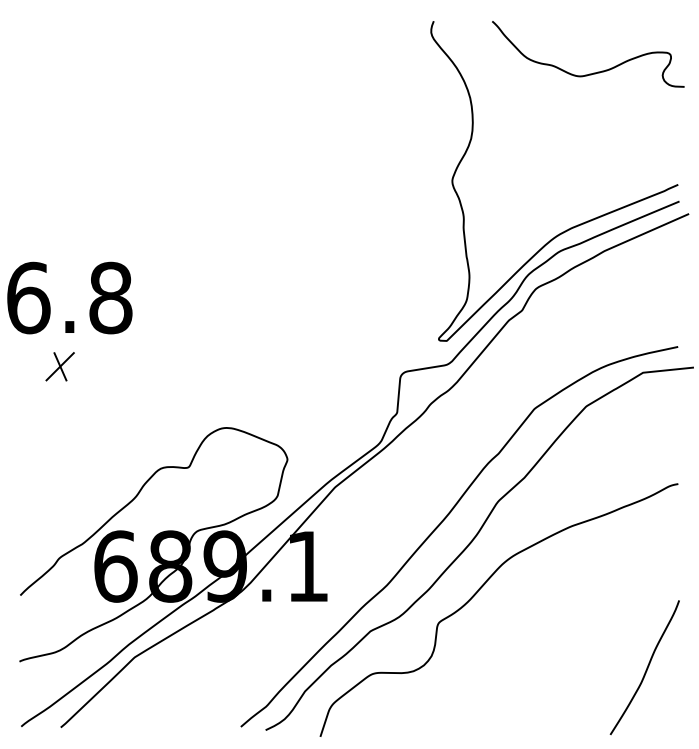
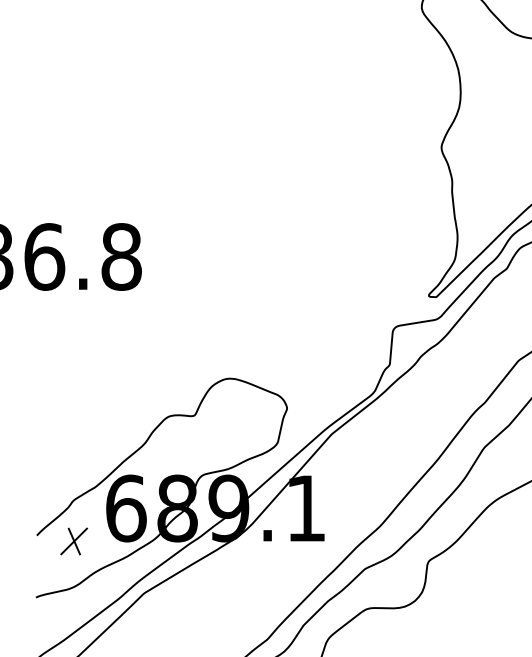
part: (59, 366) -> (73, 541), moved

